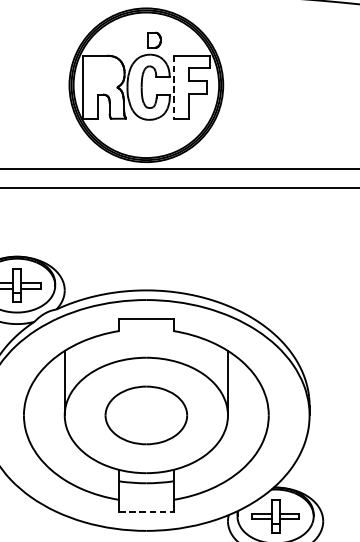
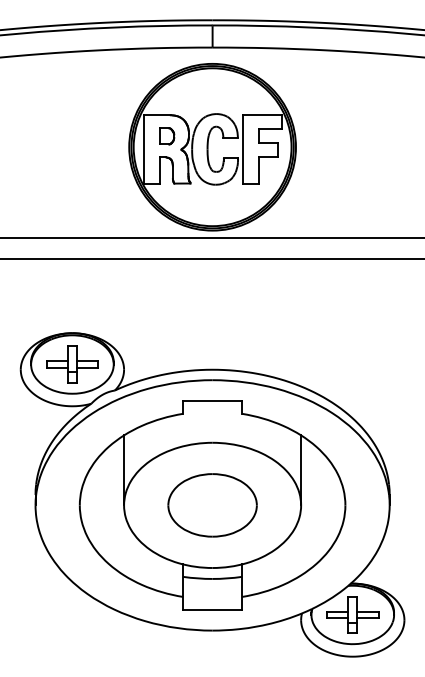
part: (154, 40) -> (167, 136), moved
line: (173, 87) -> (242, 149), dashed -> solid
line: (146, 511) -> (212, 609), dashed -> solid

